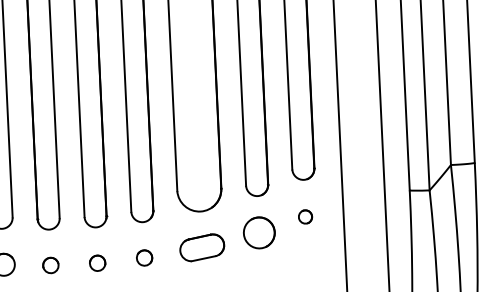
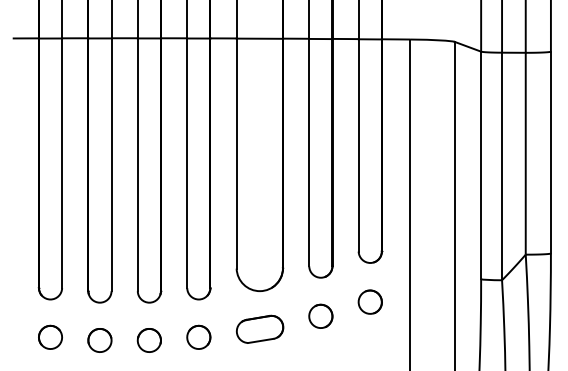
part: (304, 216) -> (369, 301), size x1.67
part: (258, 231) -> (320, 315), size x0.71
part: (144, 257) -> (198, 336), size x1.43
part: (96, 263) -> (148, 340), size x1.43
part: (50, 265) -> (99, 340), size x1.43

